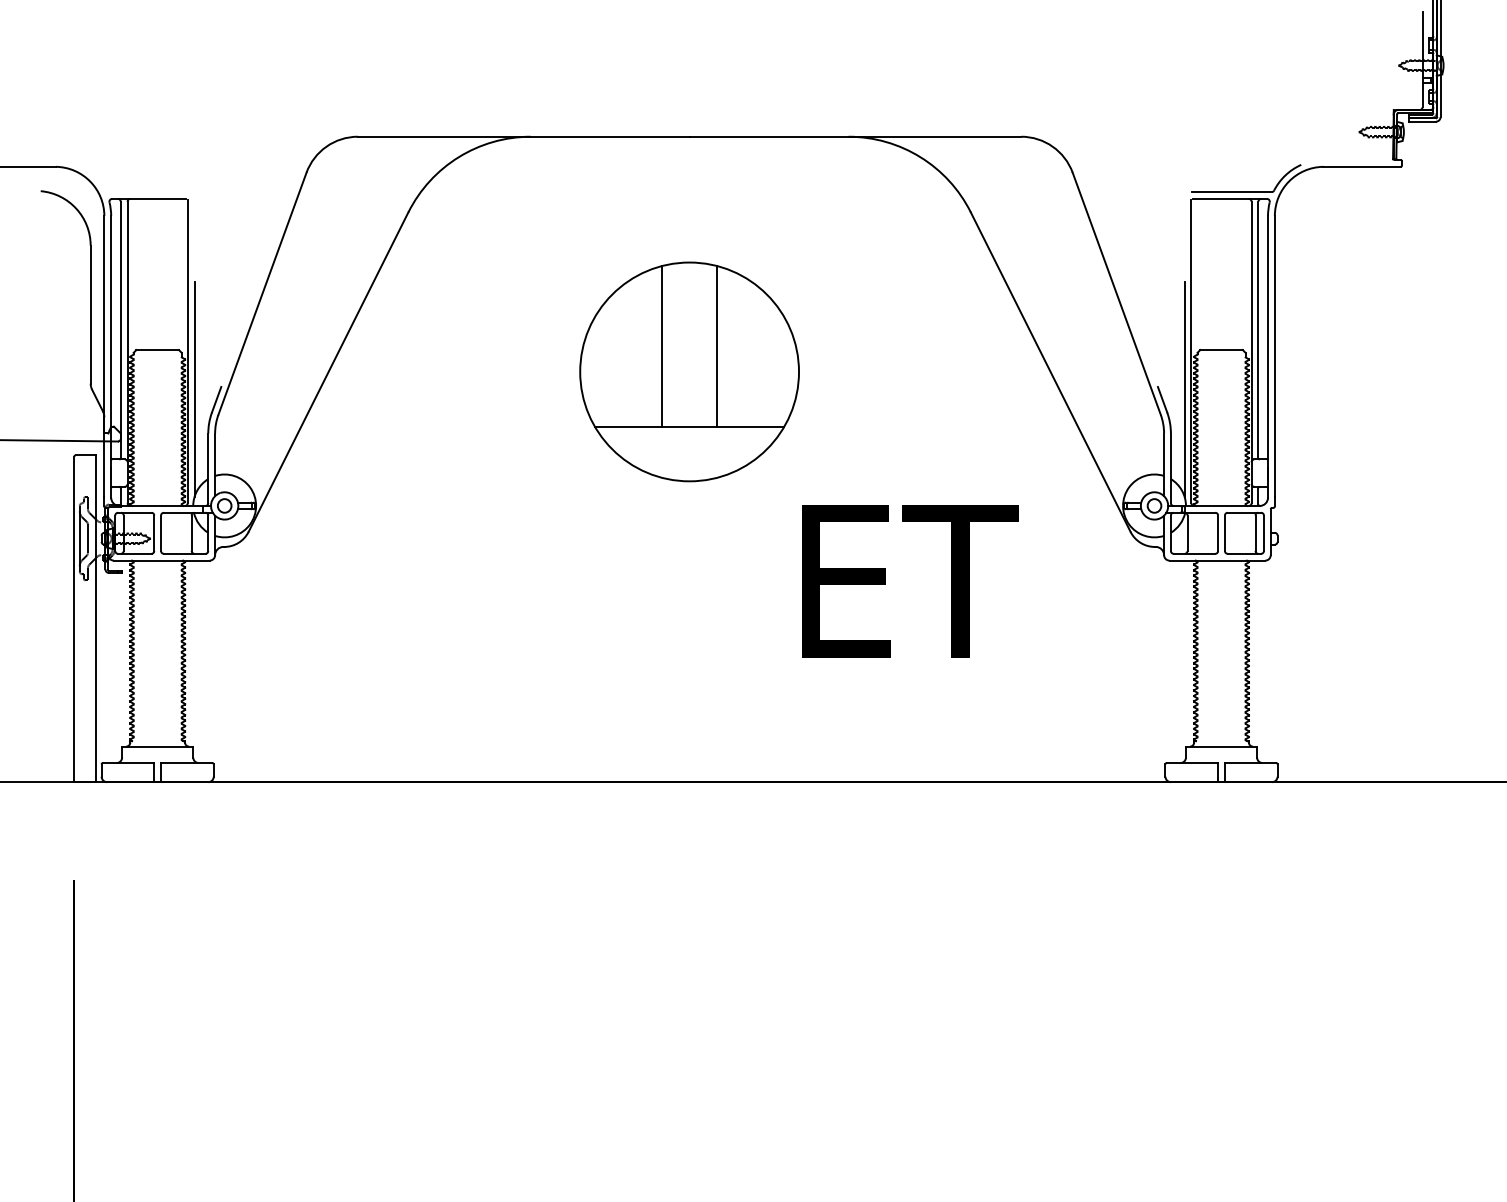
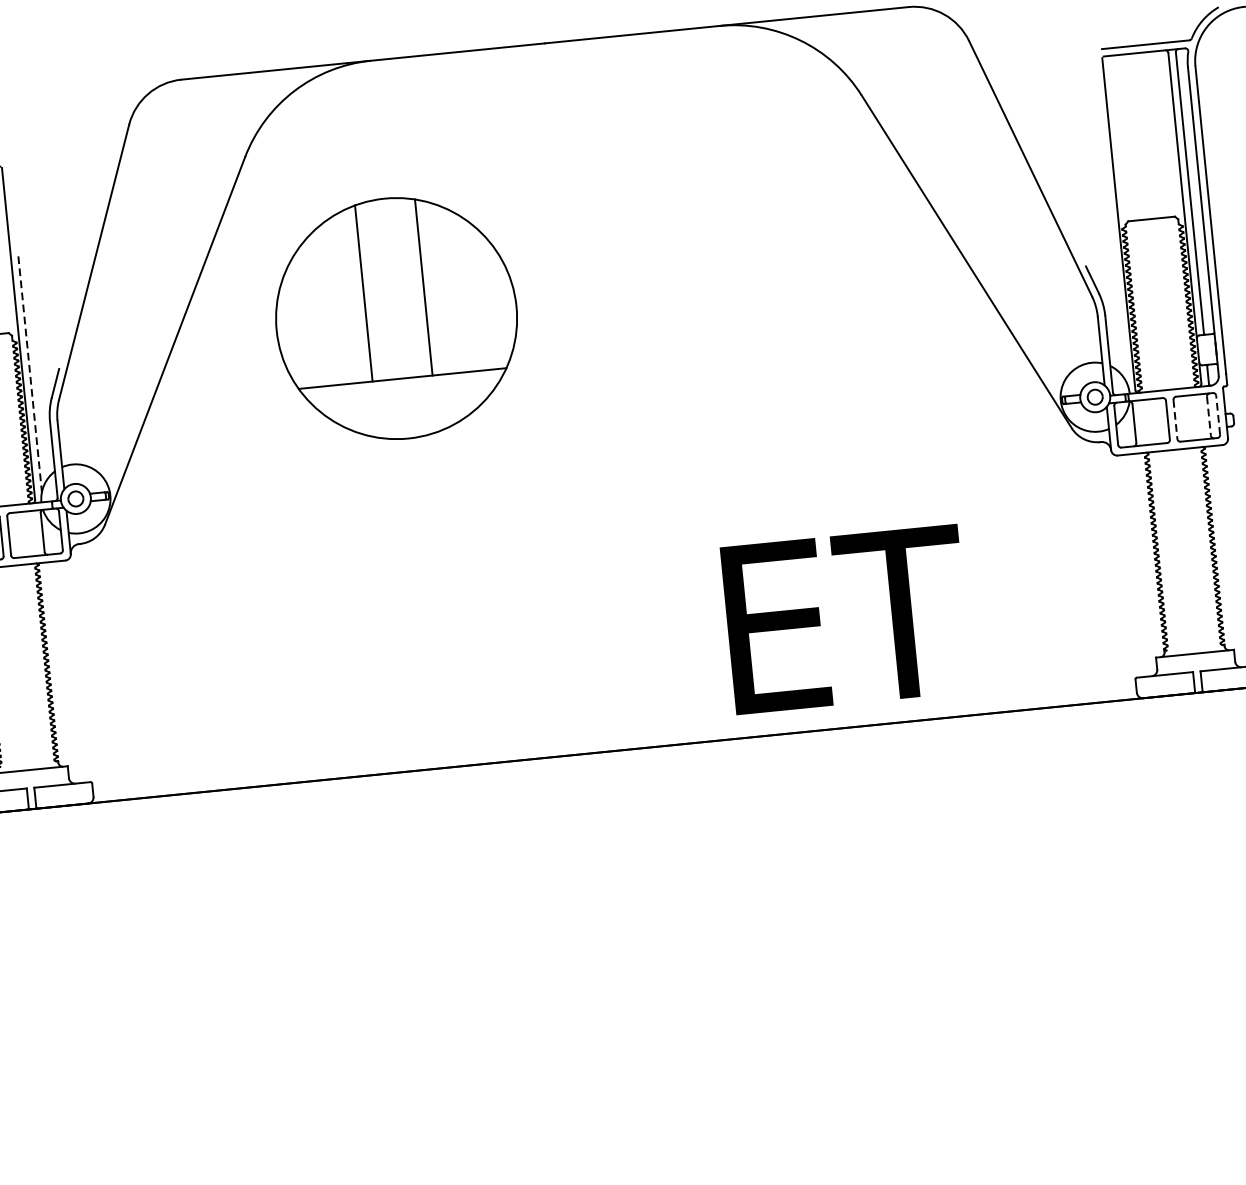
part: (689, 371) -> (396, 318), moved
line: (1184, 388) -> (1115, 265), removed
line: (194, 389) -> (30, 374), solid -> dashed
line: (1224, 533) -> (1174, 419), solid -> dashed
line: (1255, 533) -> (1208, 416), solid -> dashed
line: (1263, 533) -> (1217, 415), solid -> dashed
text: (910, 581) -> (847, 619), moved

